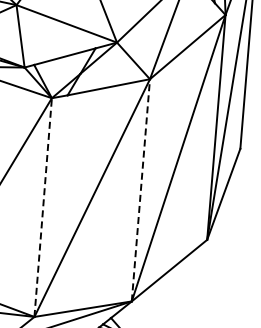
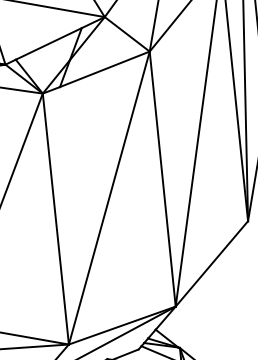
line: (140, 189) -> (162, 178), dashed -> solid
line: (43, 207) -> (56, 218), dashed -> solid

